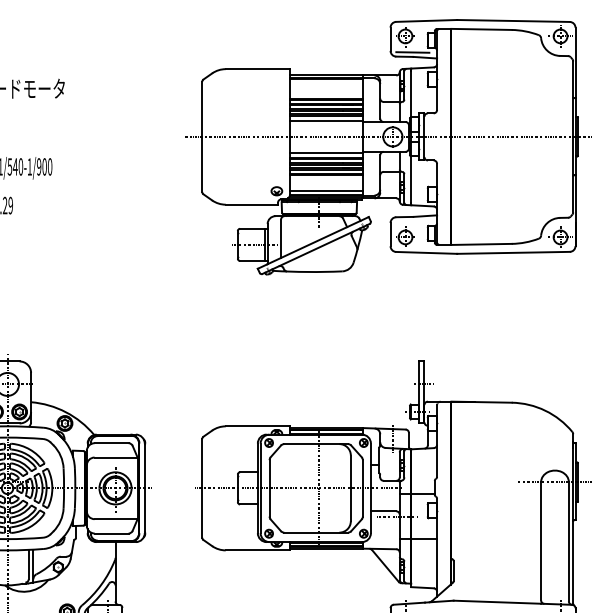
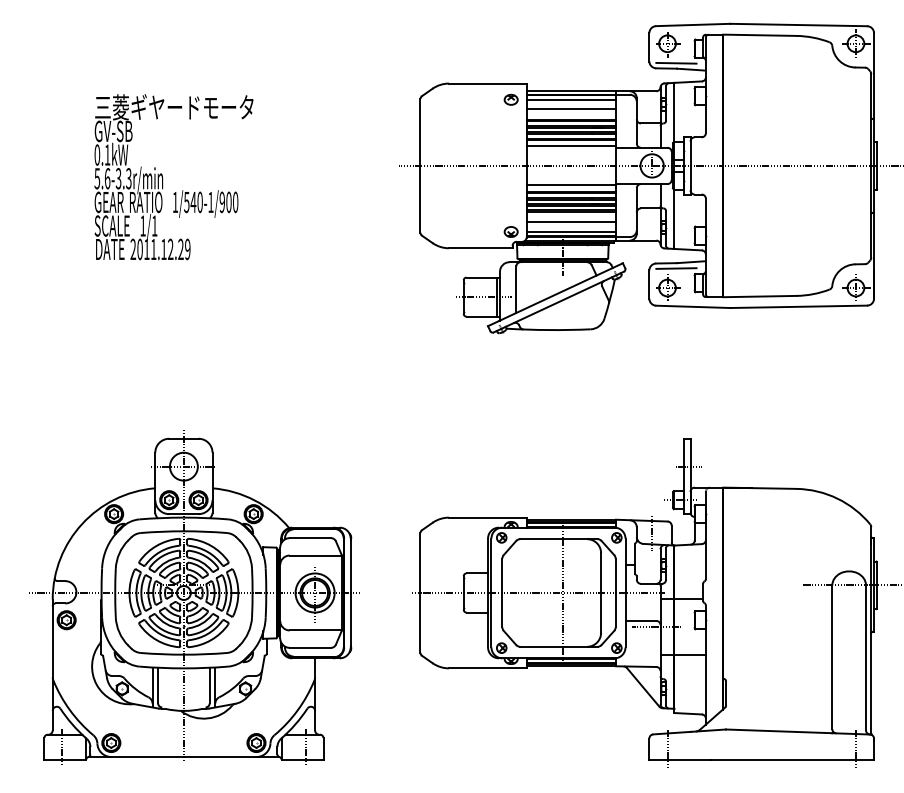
part: (276, 82) -> (510, 99), added
line: (325, 82) -> (570, 99), added
line: (325, 90) -> (570, 109), added
line: (325, 183) -> (570, 222), added
line: (412, 221) -> (676, 268), added

